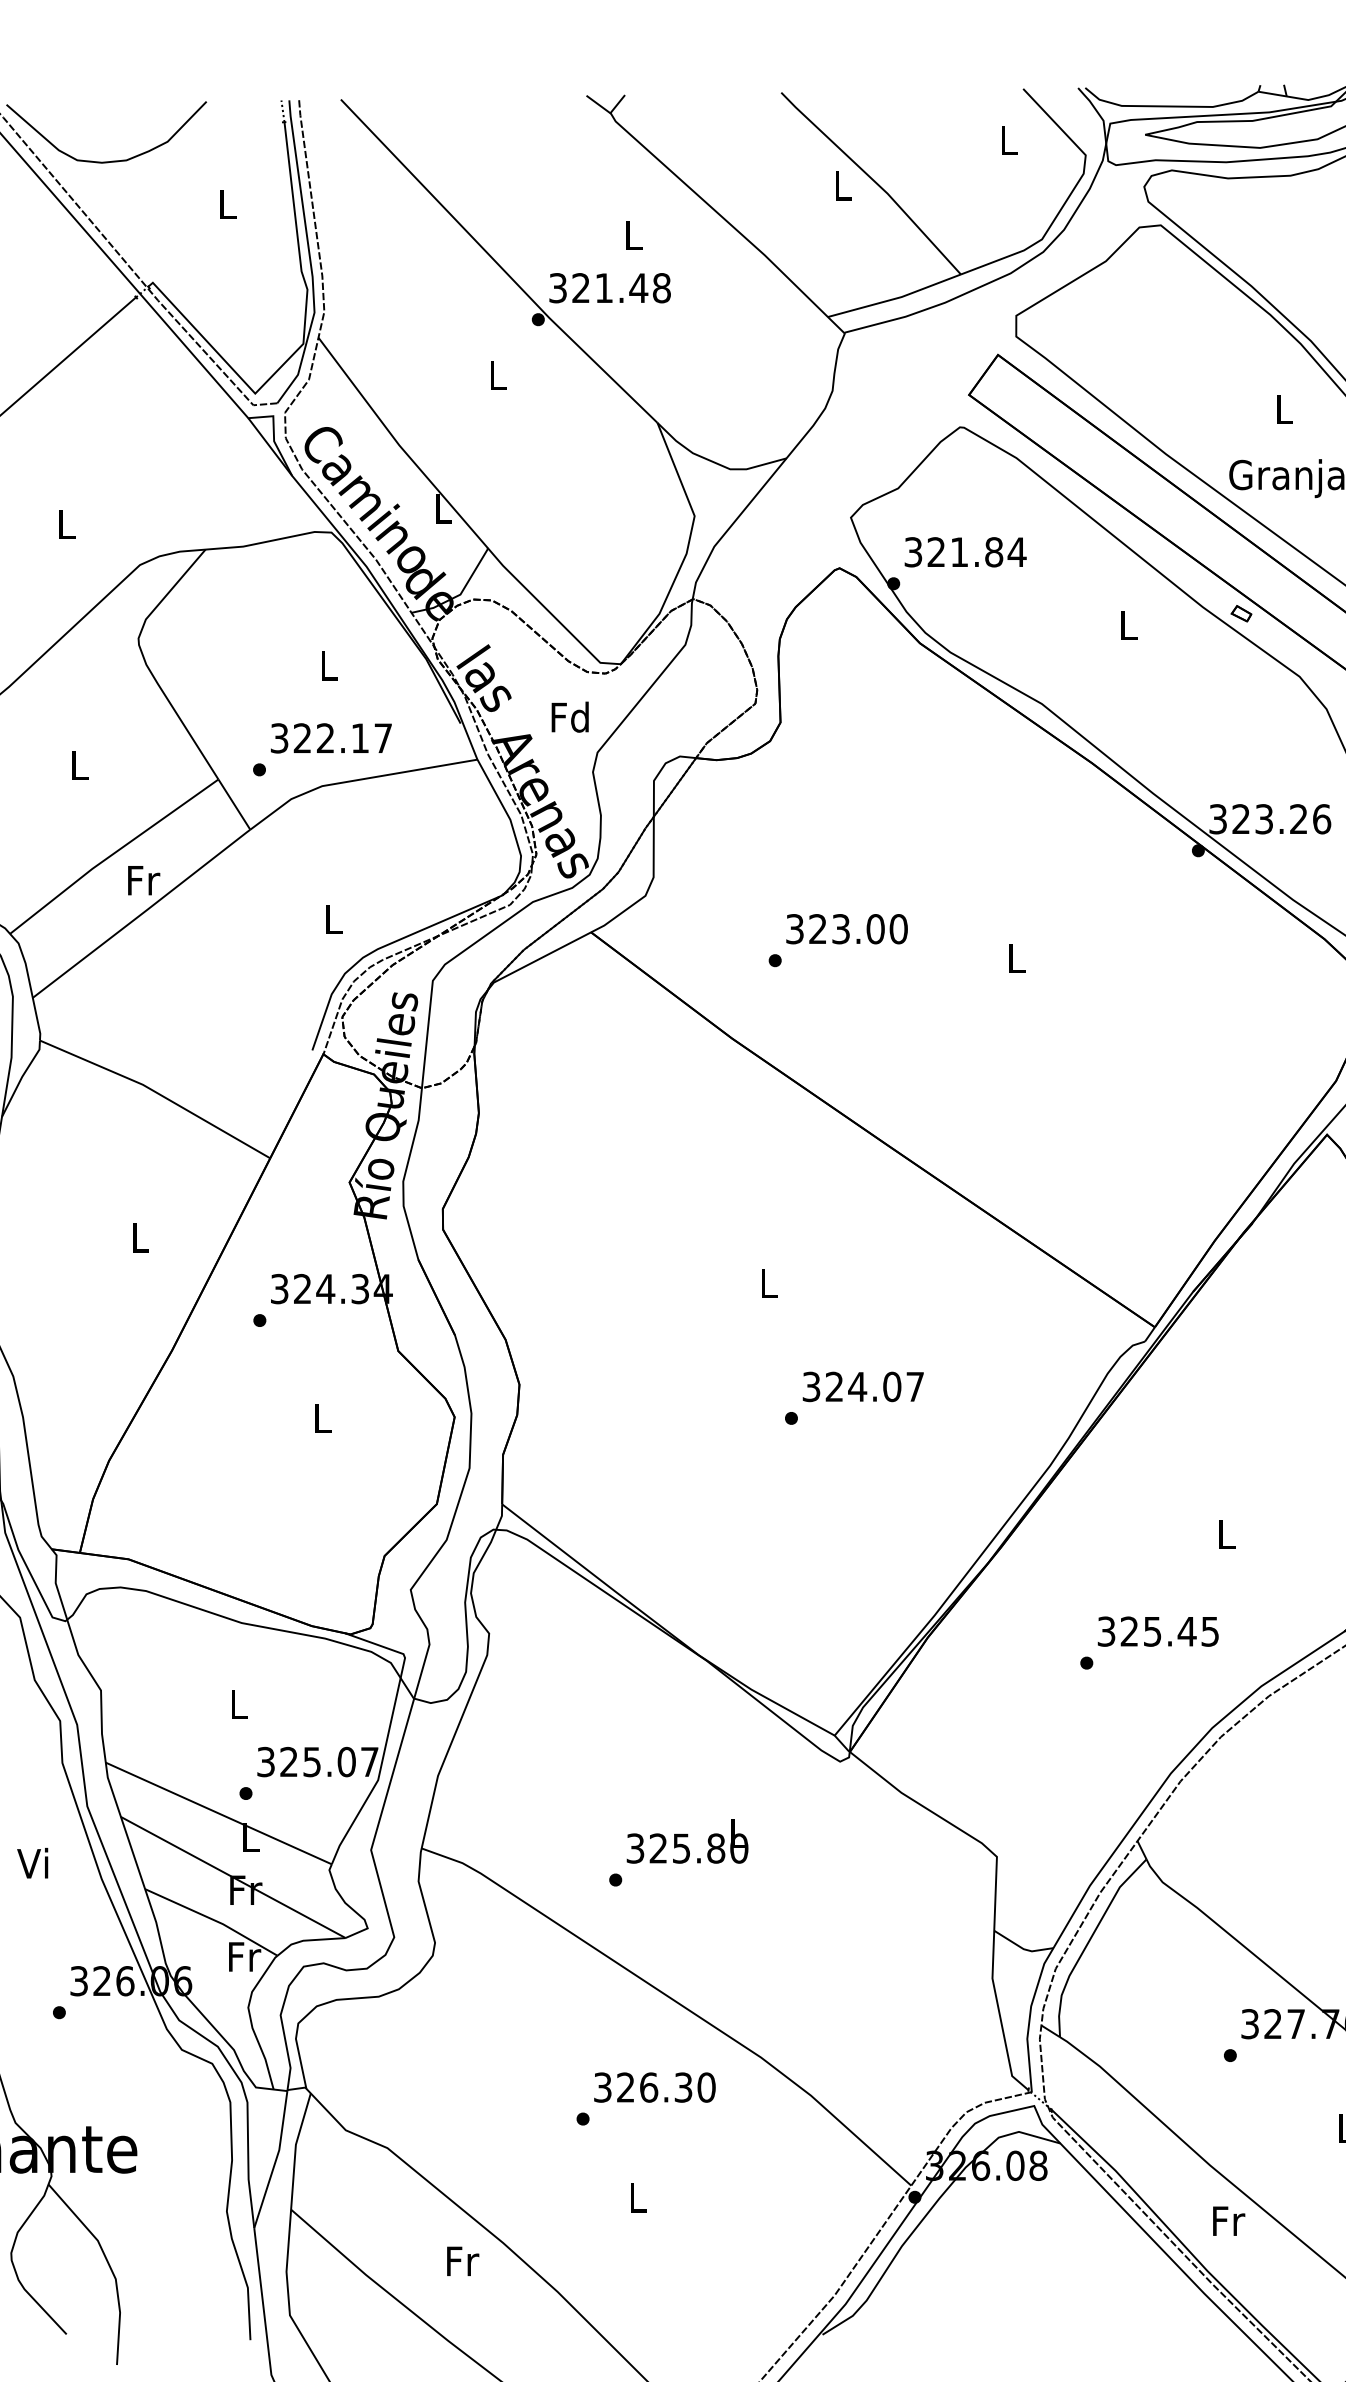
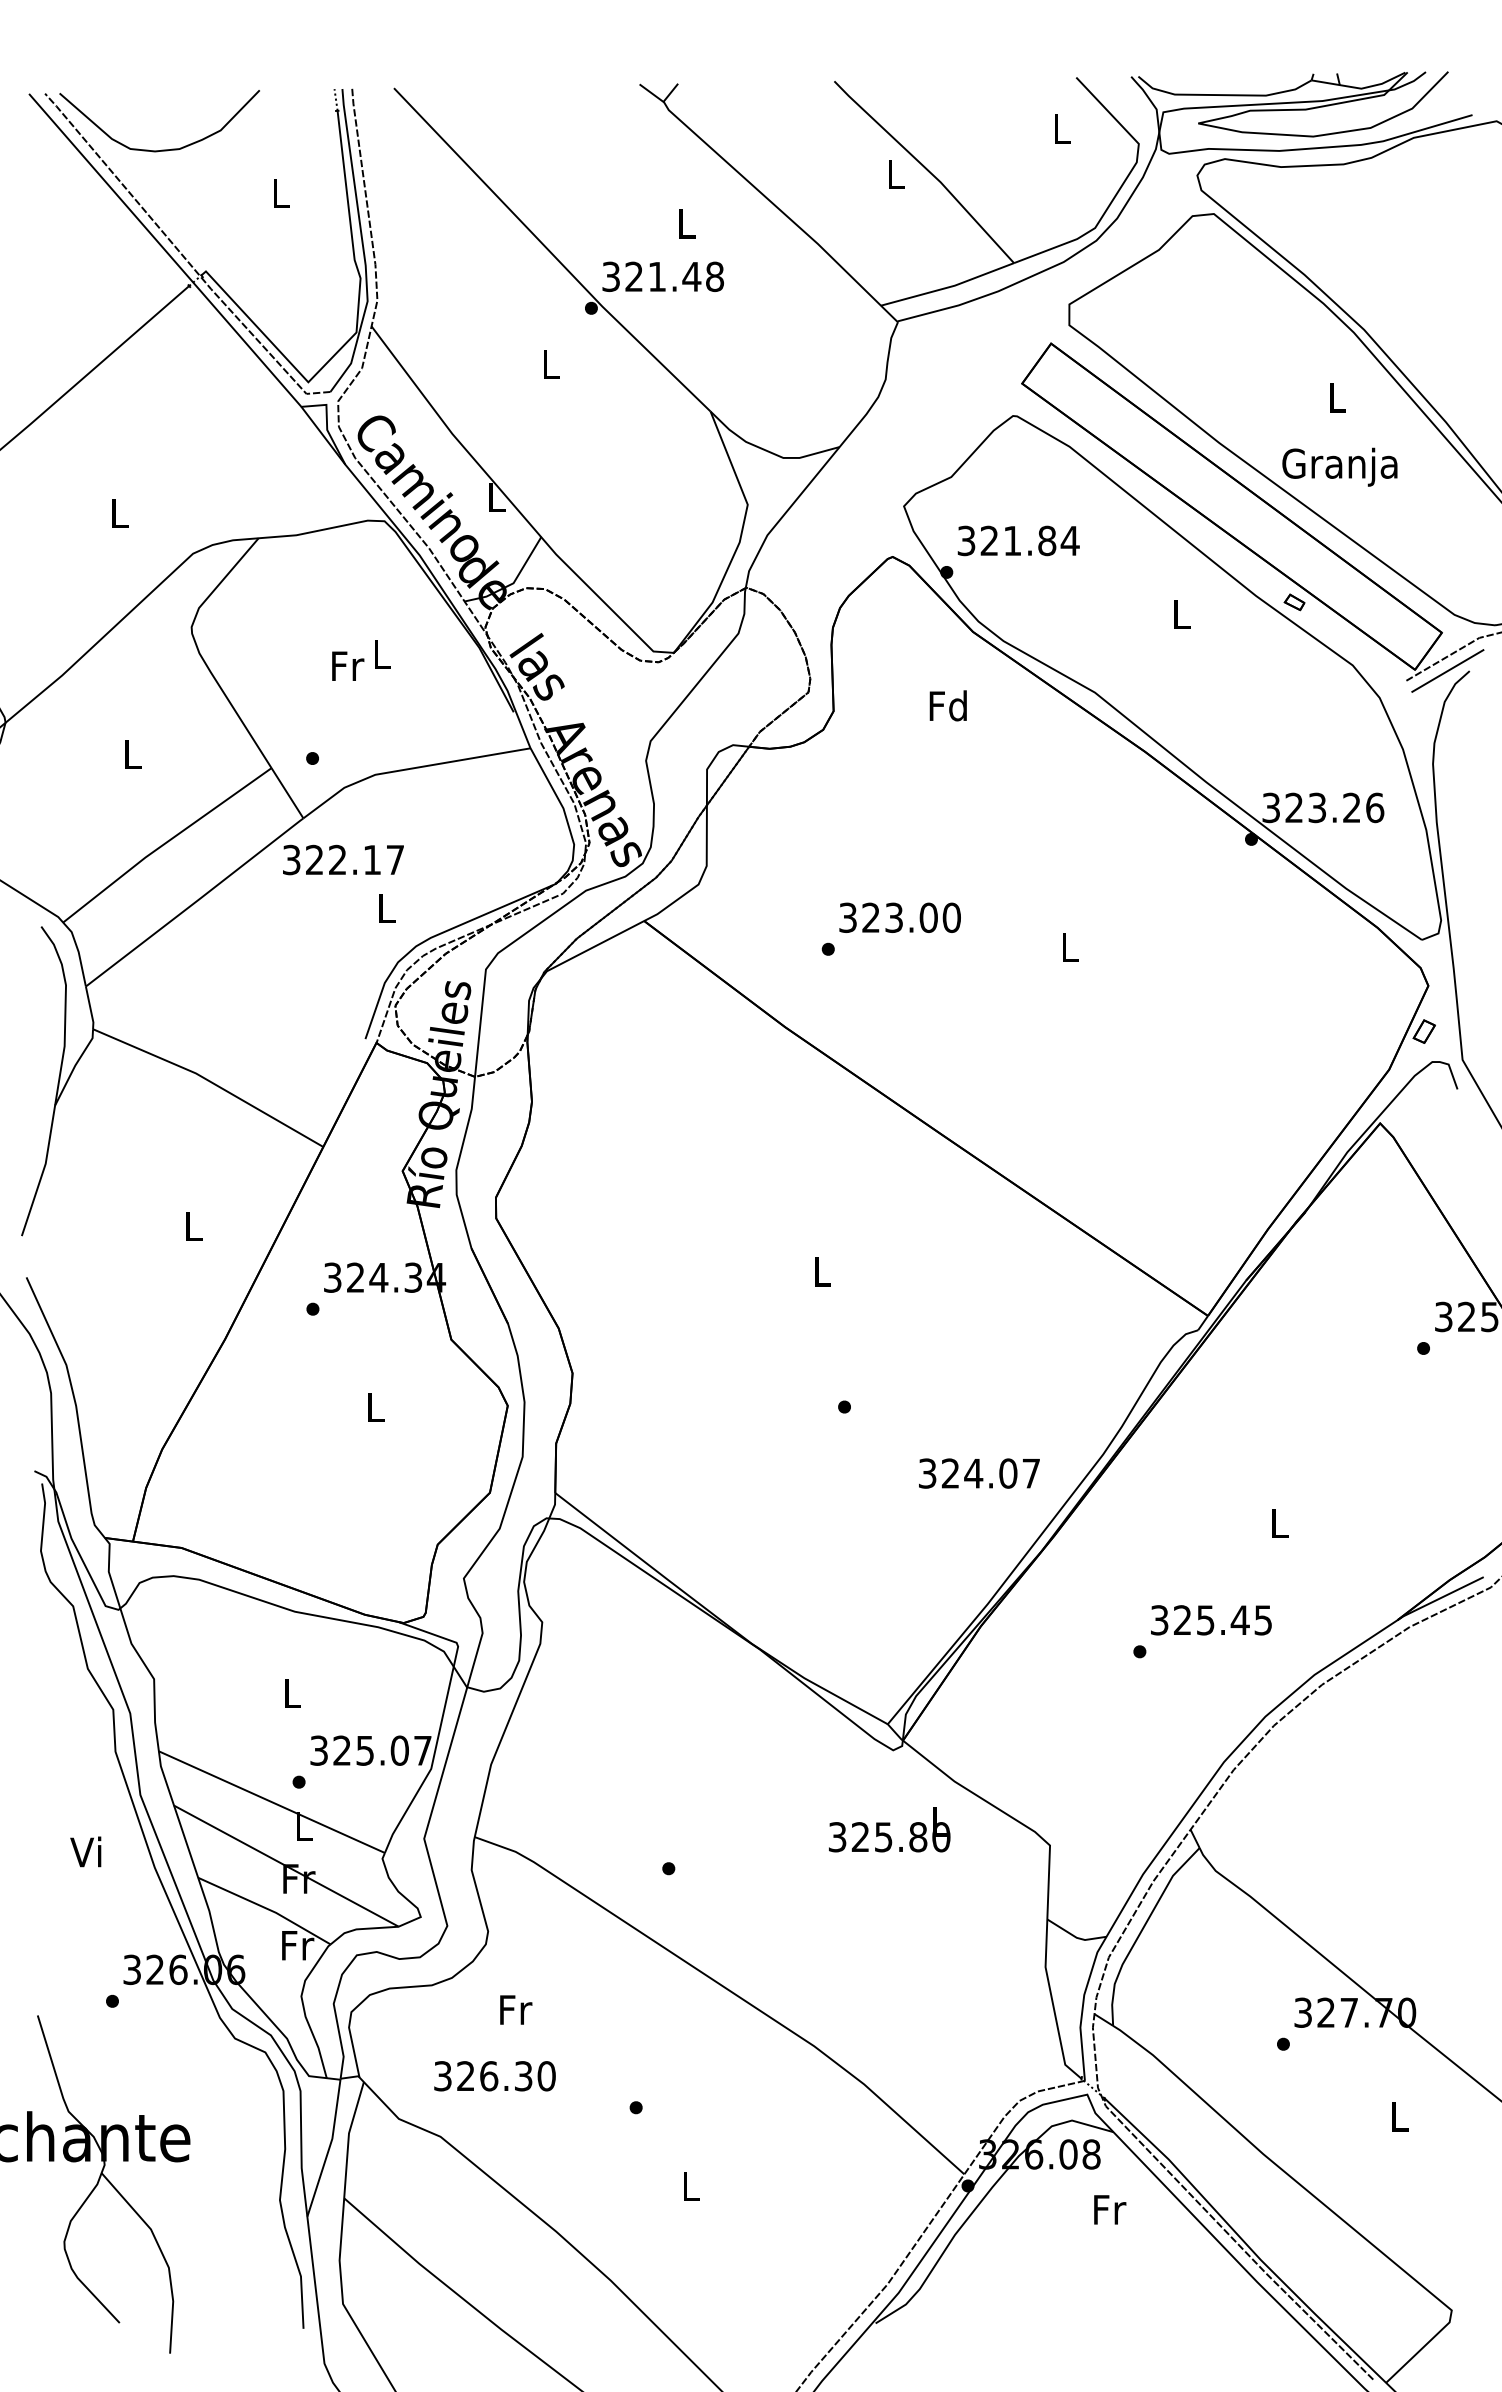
text: (569, 716) -> (947, 705), moved
text: (331, 737) -> (343, 859), moved
text: (144, 879) -> (348, 665), moved
text: (863, 1386) -> (979, 1473), moved
text: (687, 1840) -> (889, 1829), moved
text: (654, 2087) -> (494, 2076), moved
text: (1229, 2220) -> (1110, 2209), moved
text: (463, 2260) -> (516, 2009), moved

